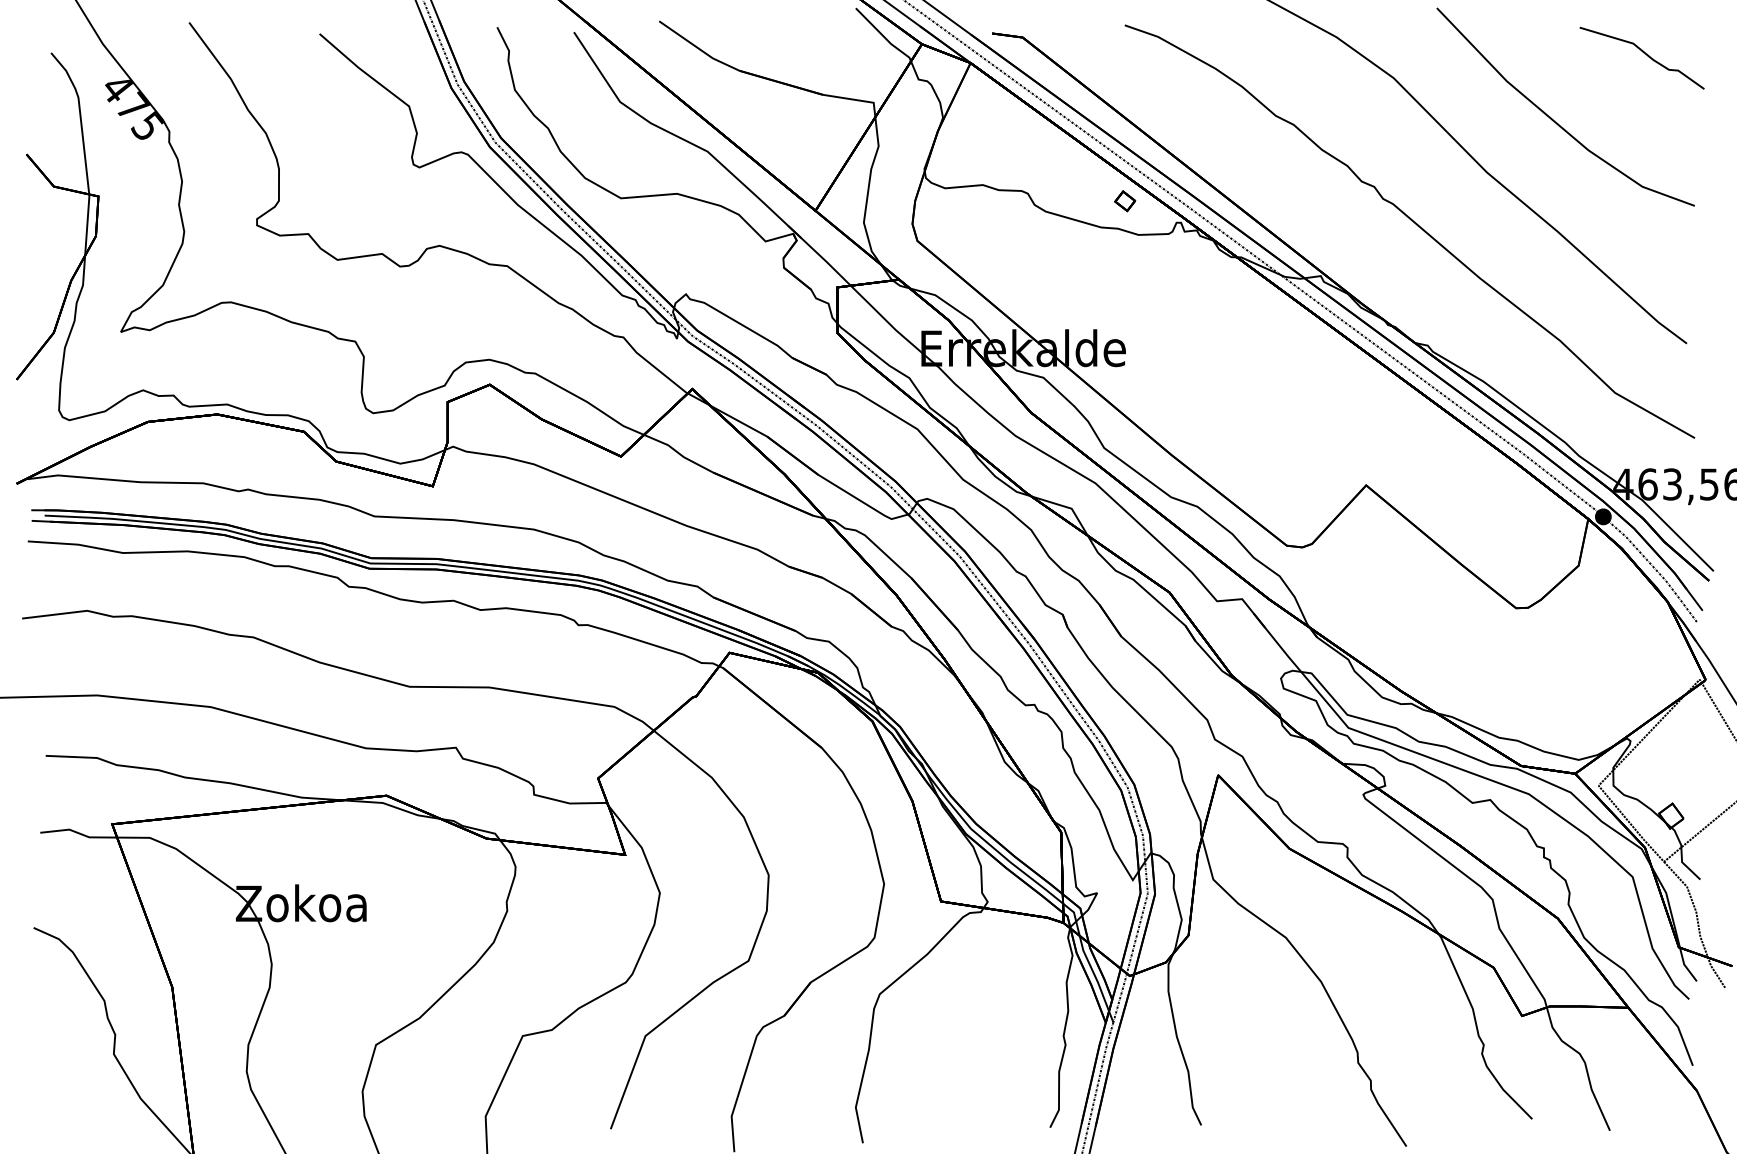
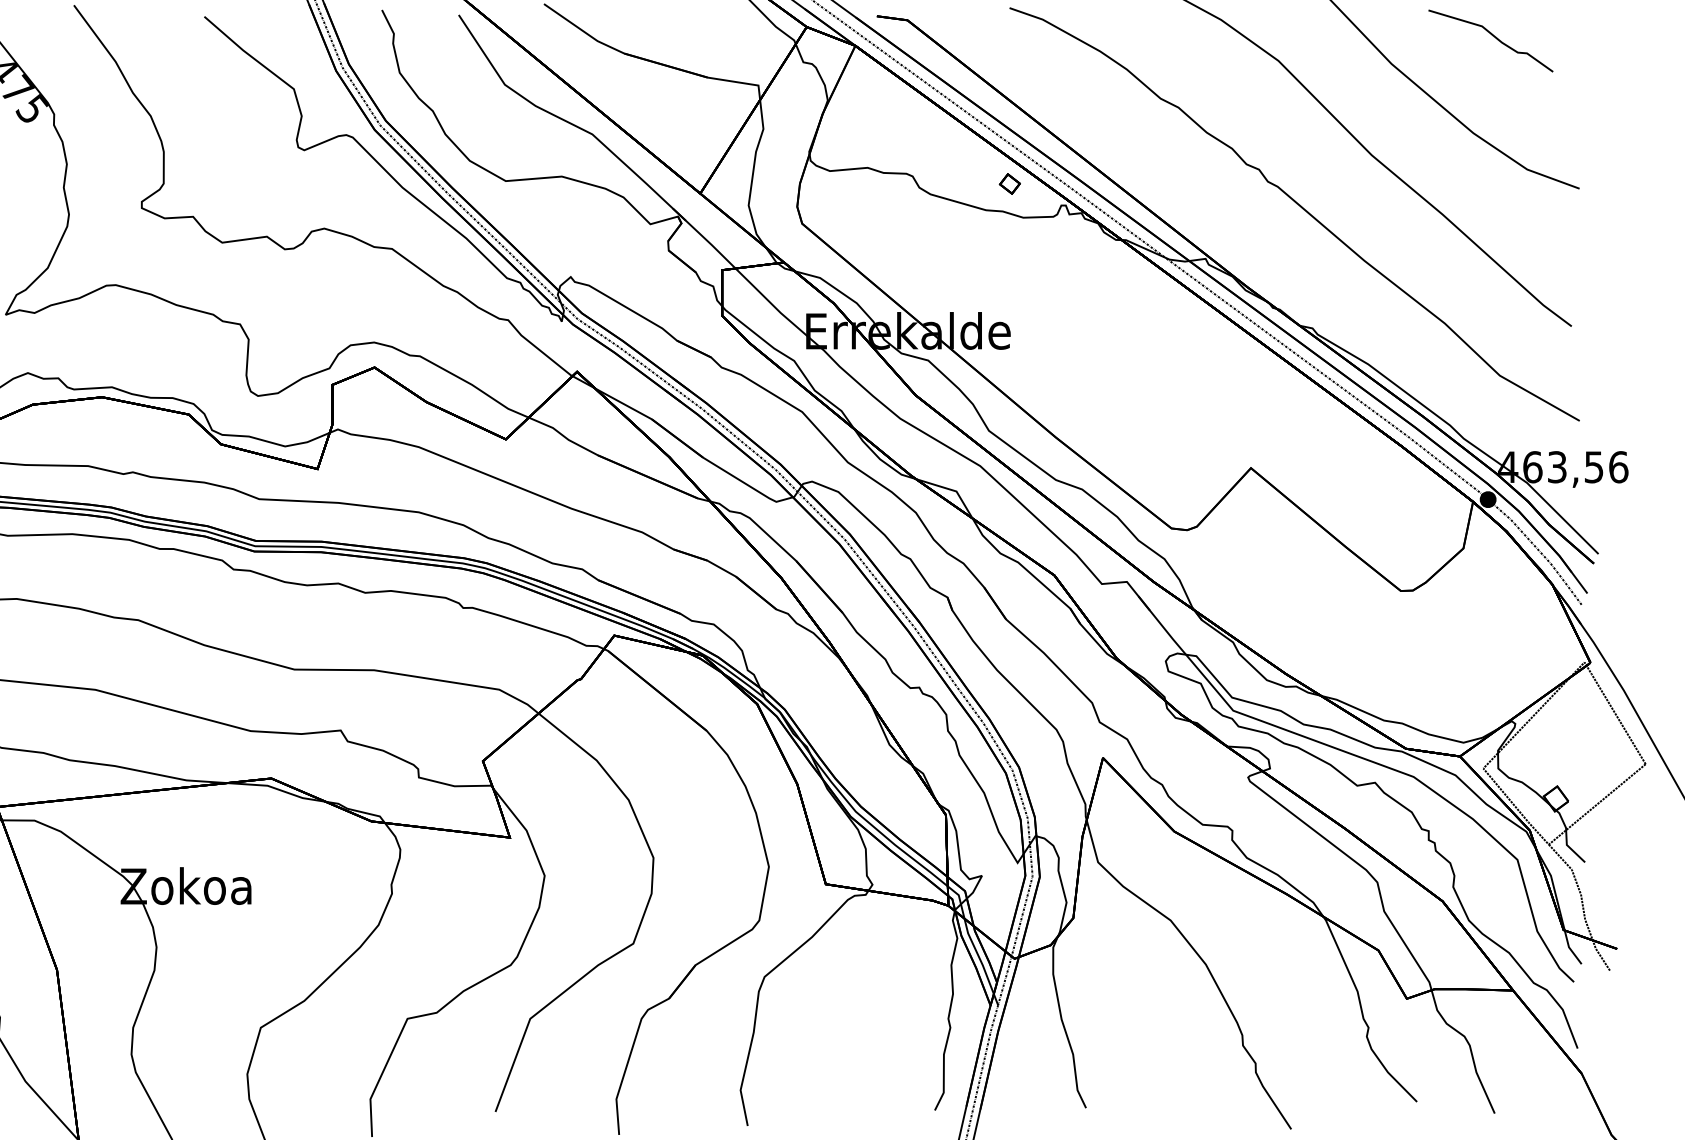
curve: (1643, 53) -> (1492, 36), moved

